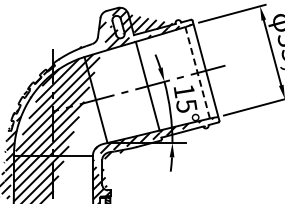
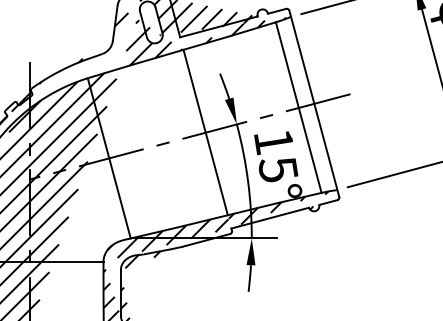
line: (197, 72) -> (298, 107), dashed -> solid

